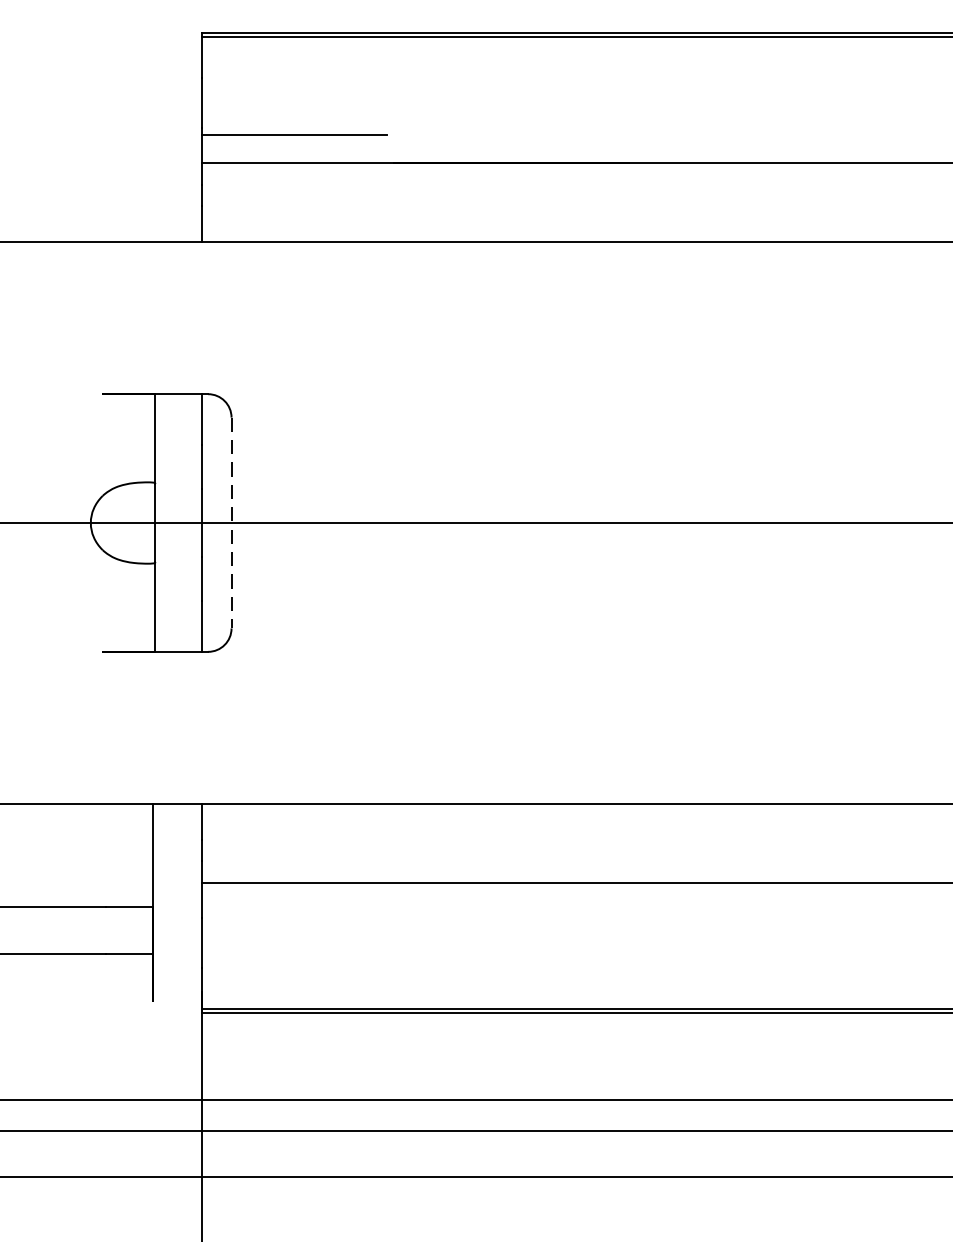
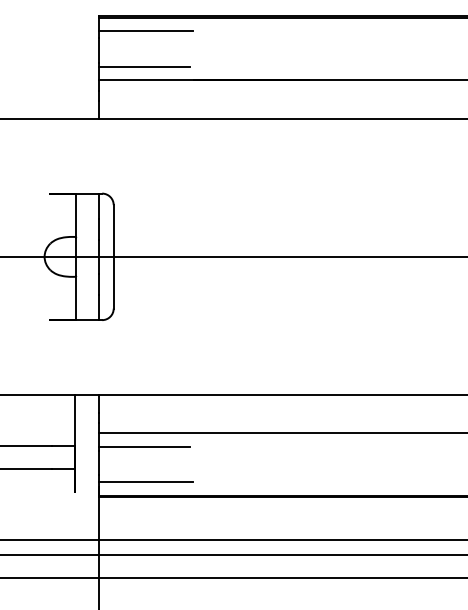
line: (296, 64) -> (145, 31), added
line: (231, 522) -> (113, 256), dashed -> solid
line: (294, 911) -> (144, 447), added
line: (296, 982) -> (145, 482), added

